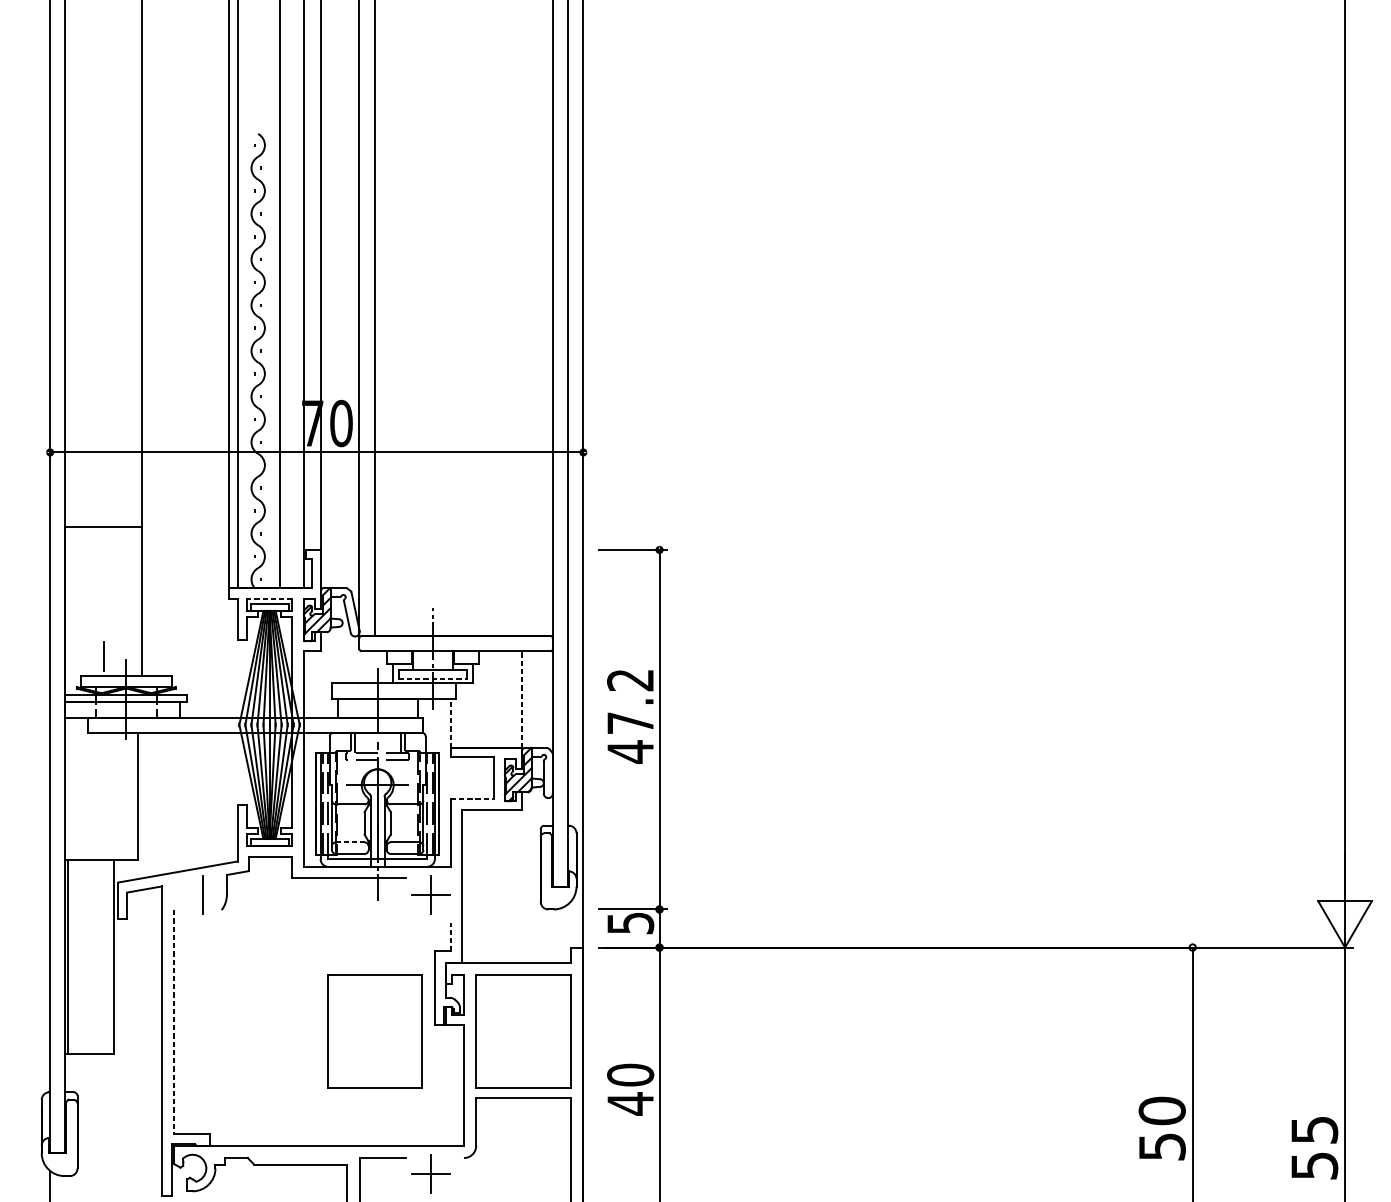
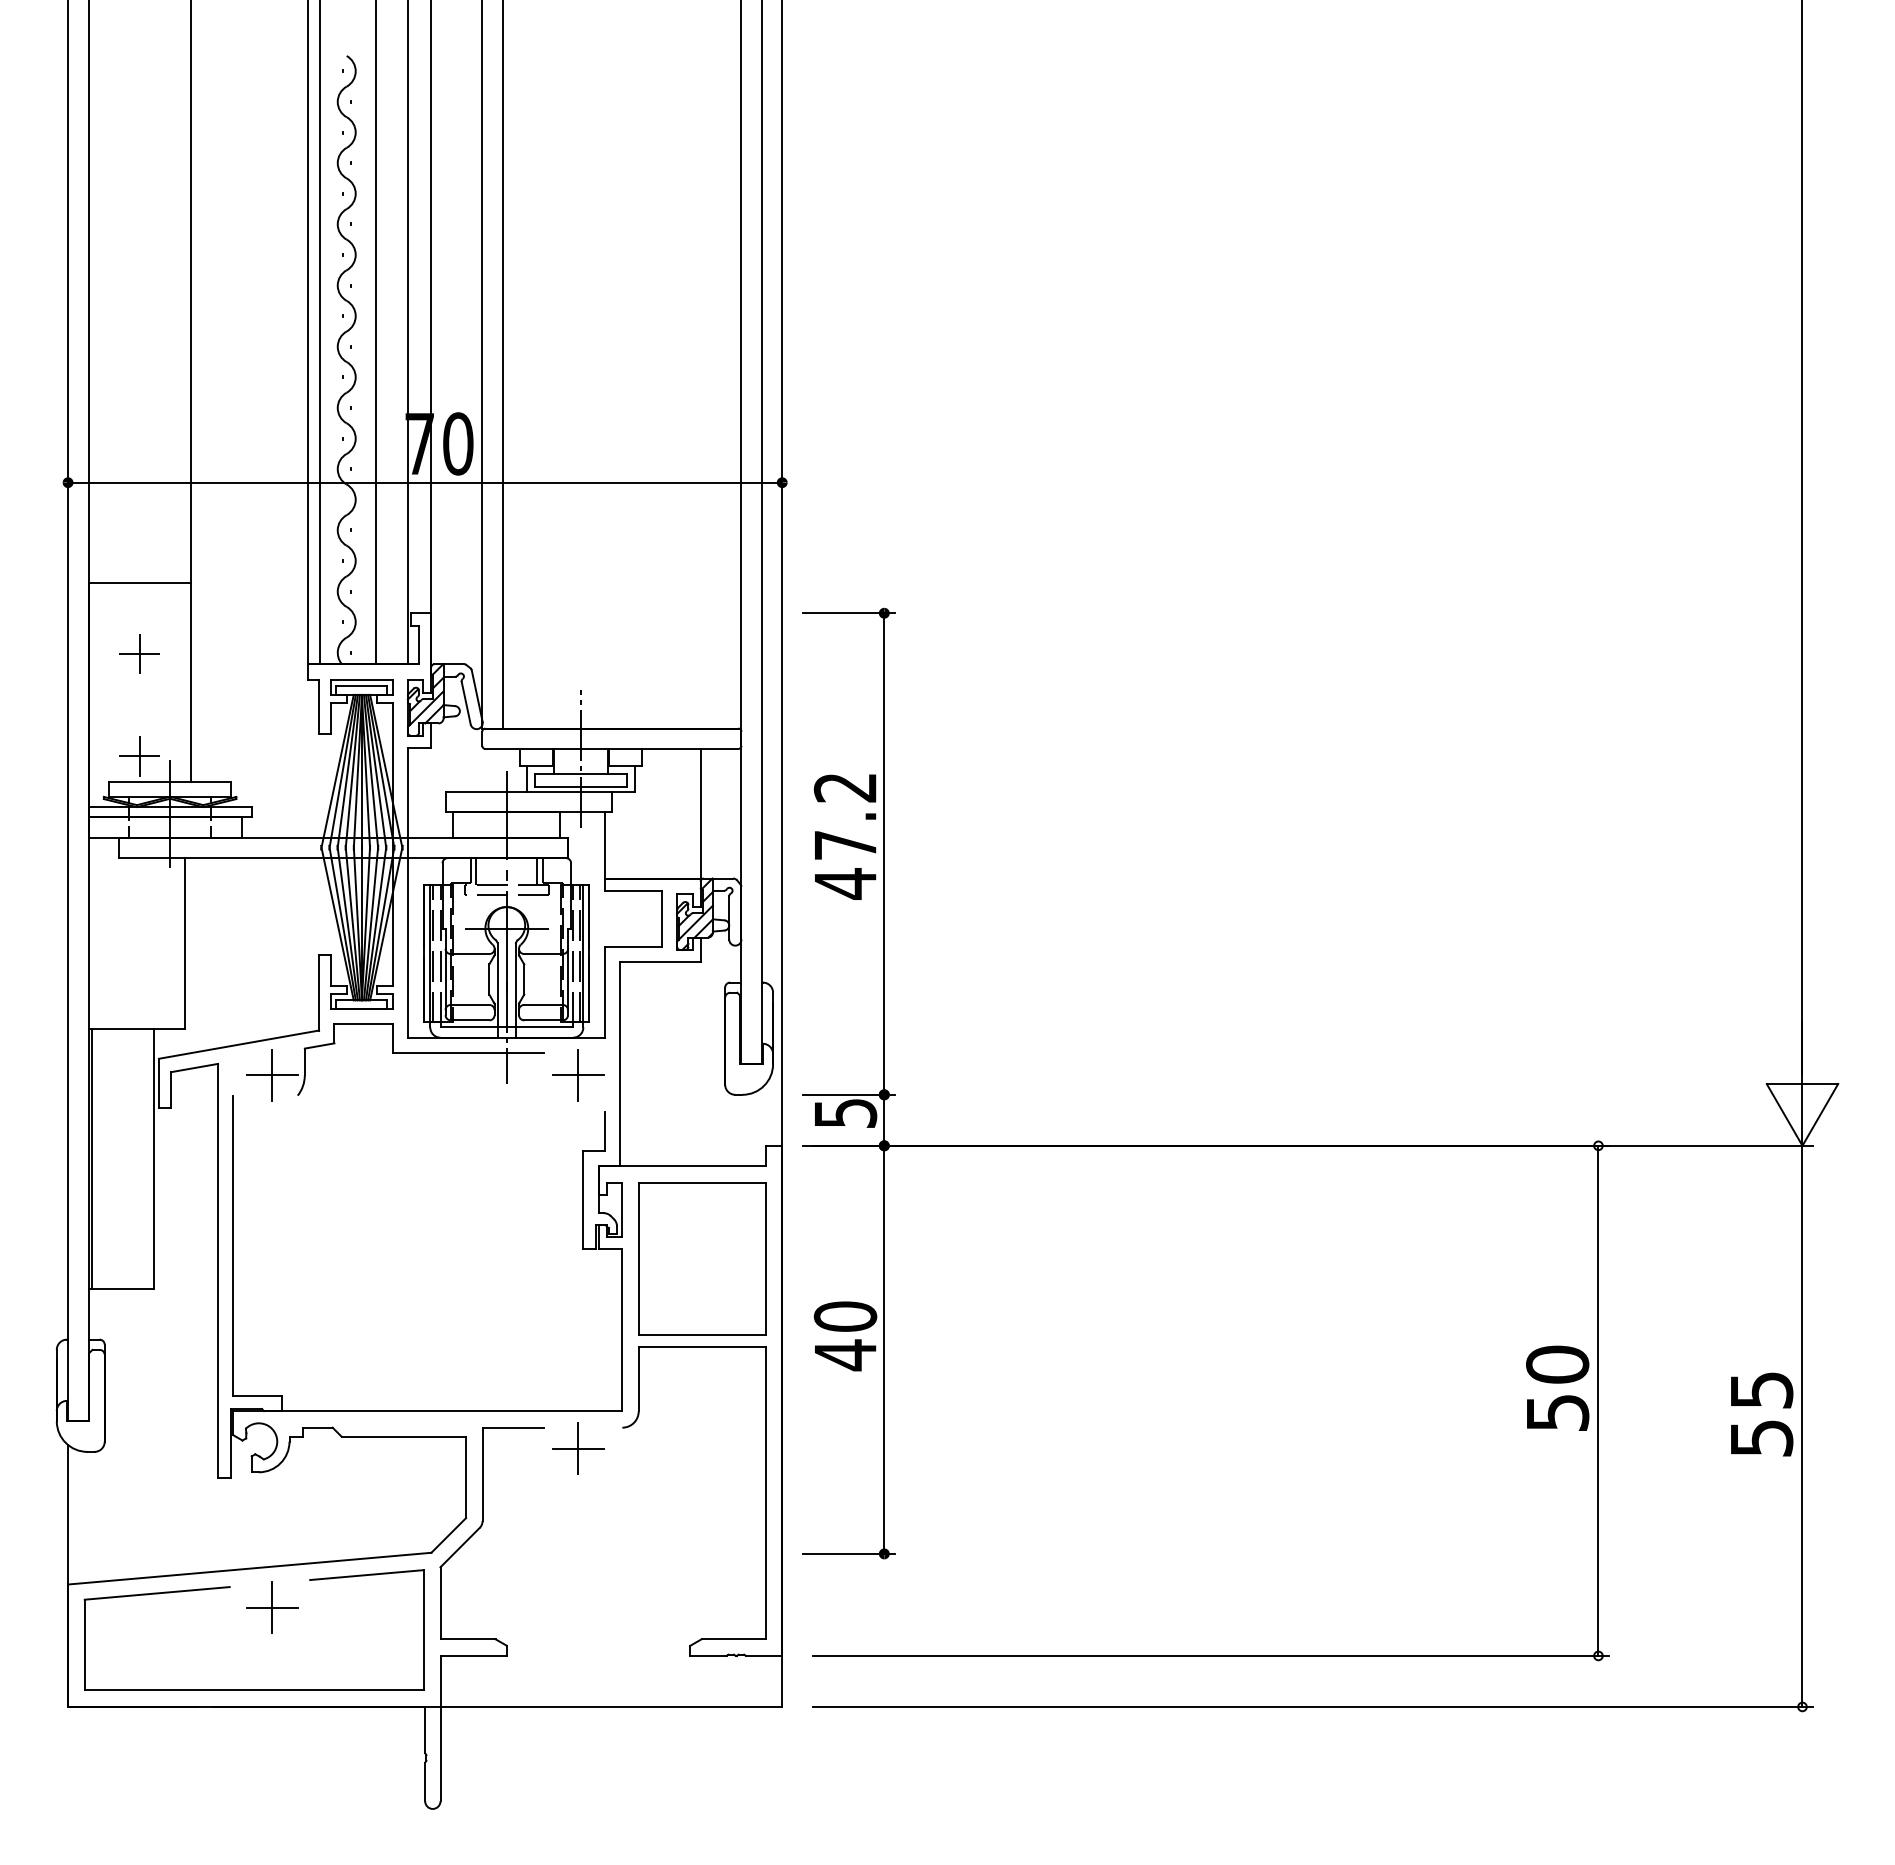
part: (103, 580) -> (139, 653), added
line: (269, 599) -> (361, 679), dashed -> solid
line: (103, 656) -> (139, 756), added
line: (432, 679) -> (580, 786), dashed -> solid
line: (522, 699) -> (700, 813), dashed -> solid
line: (450, 722) -> (604, 844), dashed -> solid
line: (472, 798) -> (633, 946), dashed -> solid
line: (350, 842) -> (470, 1005), dashed -> solid
line: (202, 895) -> (271, 1075), added
line: (450, 936) -> (604, 1131), dashed -> solid
line: (173, 1021) -> (233, 1245), dashed -> solid
part: (375, 1031) -> (503, 1258), removed

